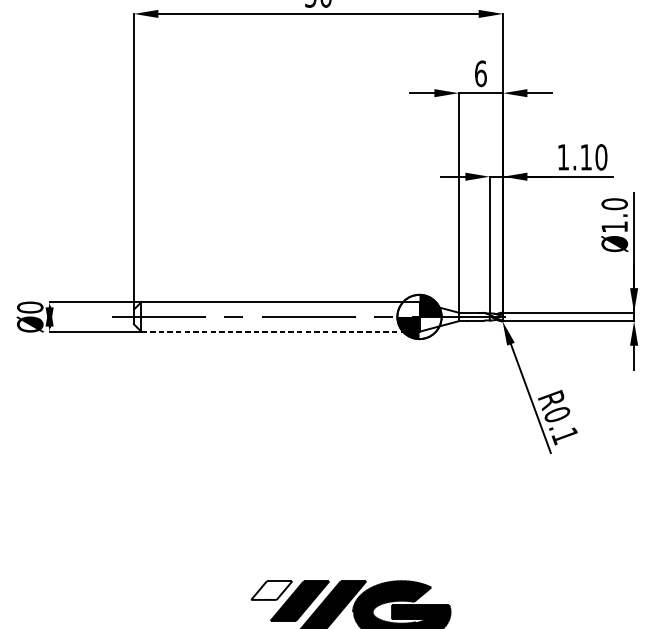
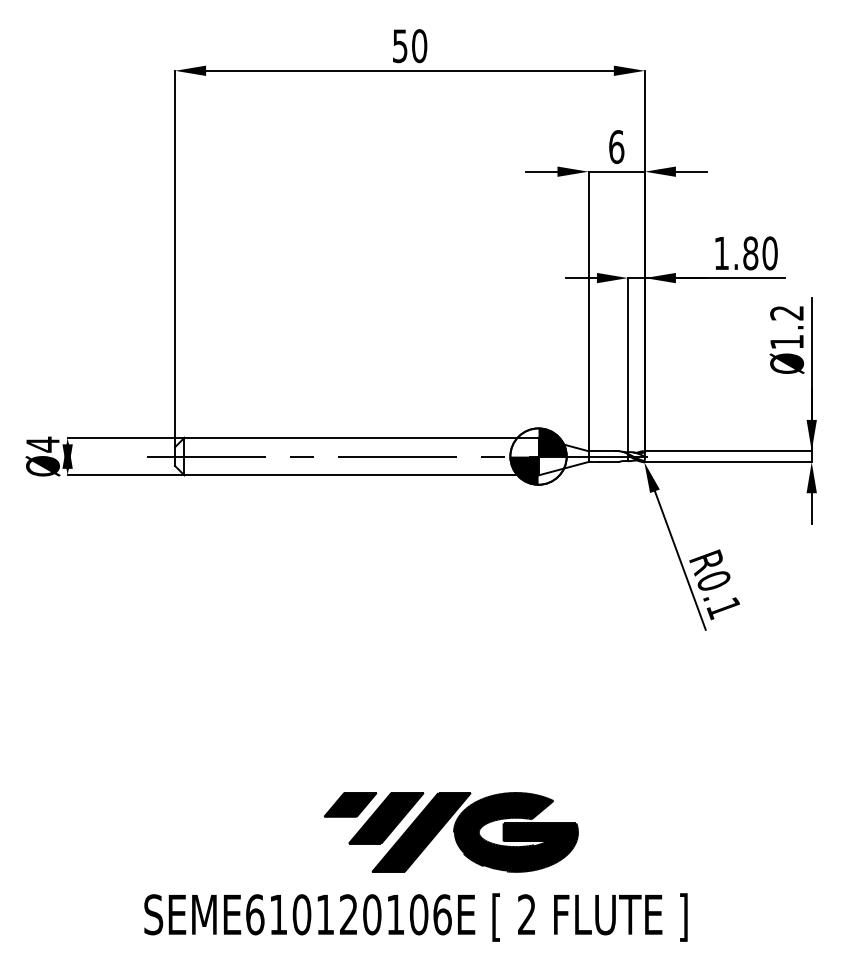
text: (586, 157) -> (750, 253), 1.10 -> 1.80
text: (615, 203) -> (787, 312), Ø1.0 -> Ø1.2
text: (29, 307) -> (42, 444), Ø0 -> Ø4
line: (281, 331) -> (362, 475), dashed -> solid
fill: (271, 590) -> (350, 804), added

